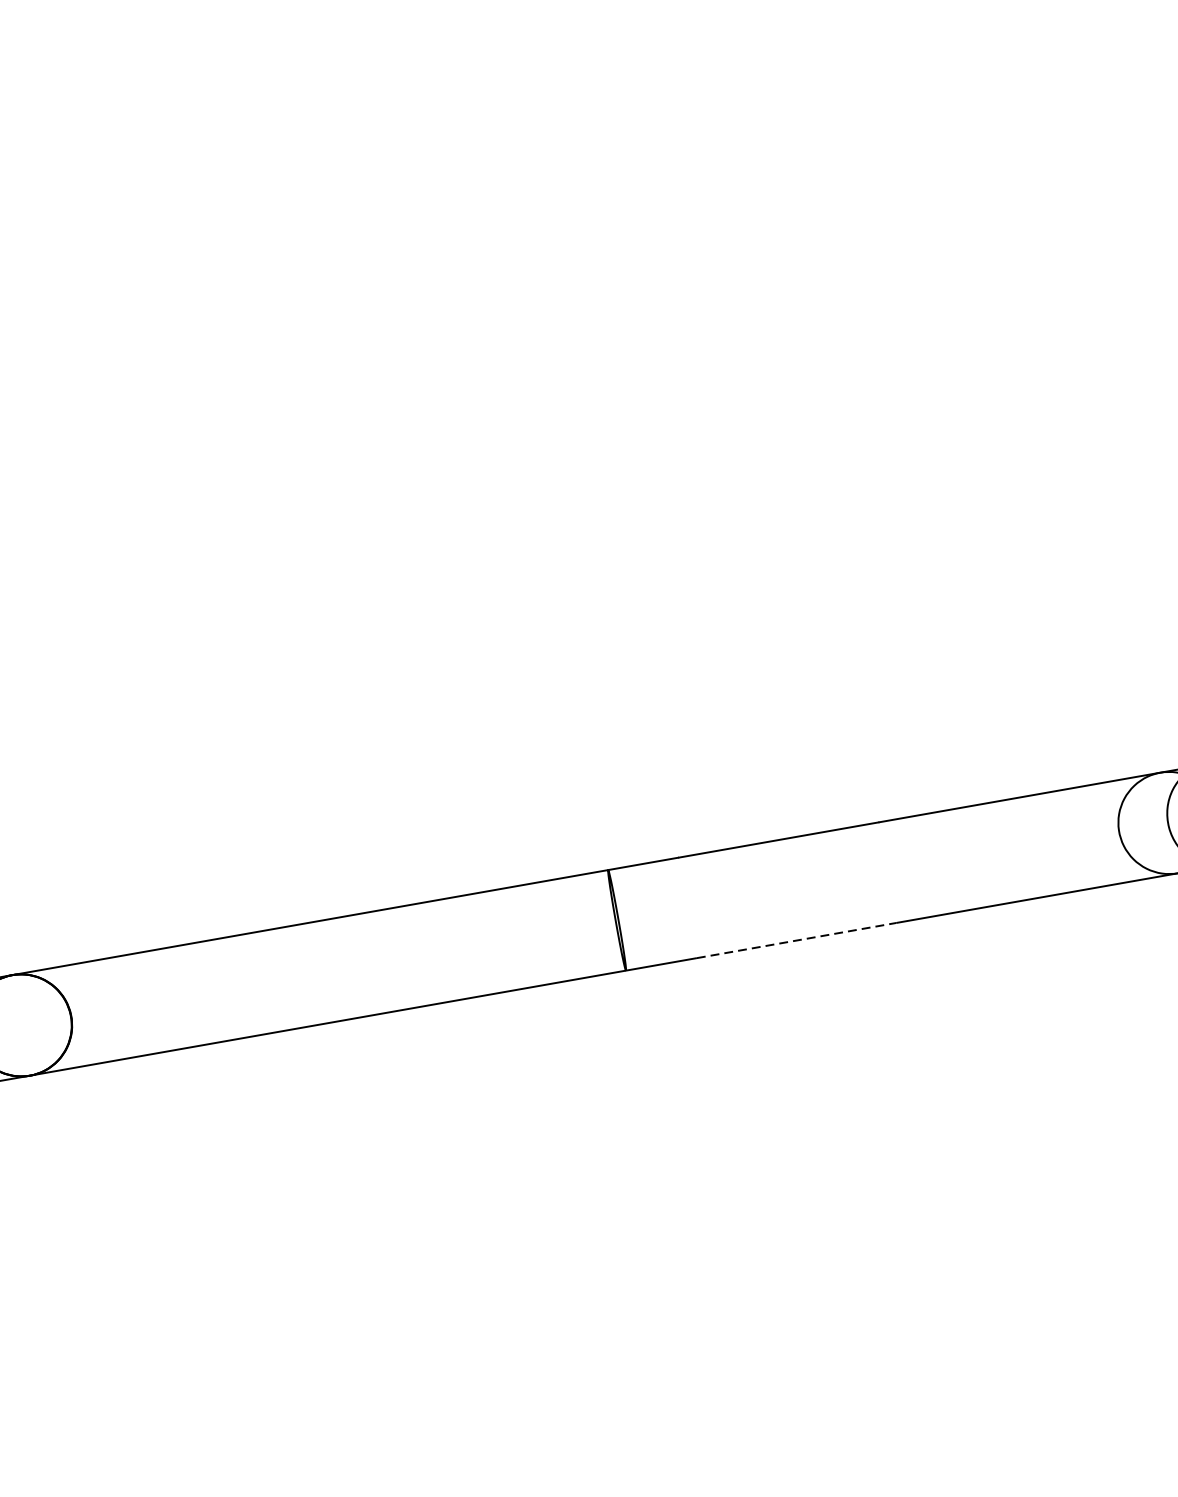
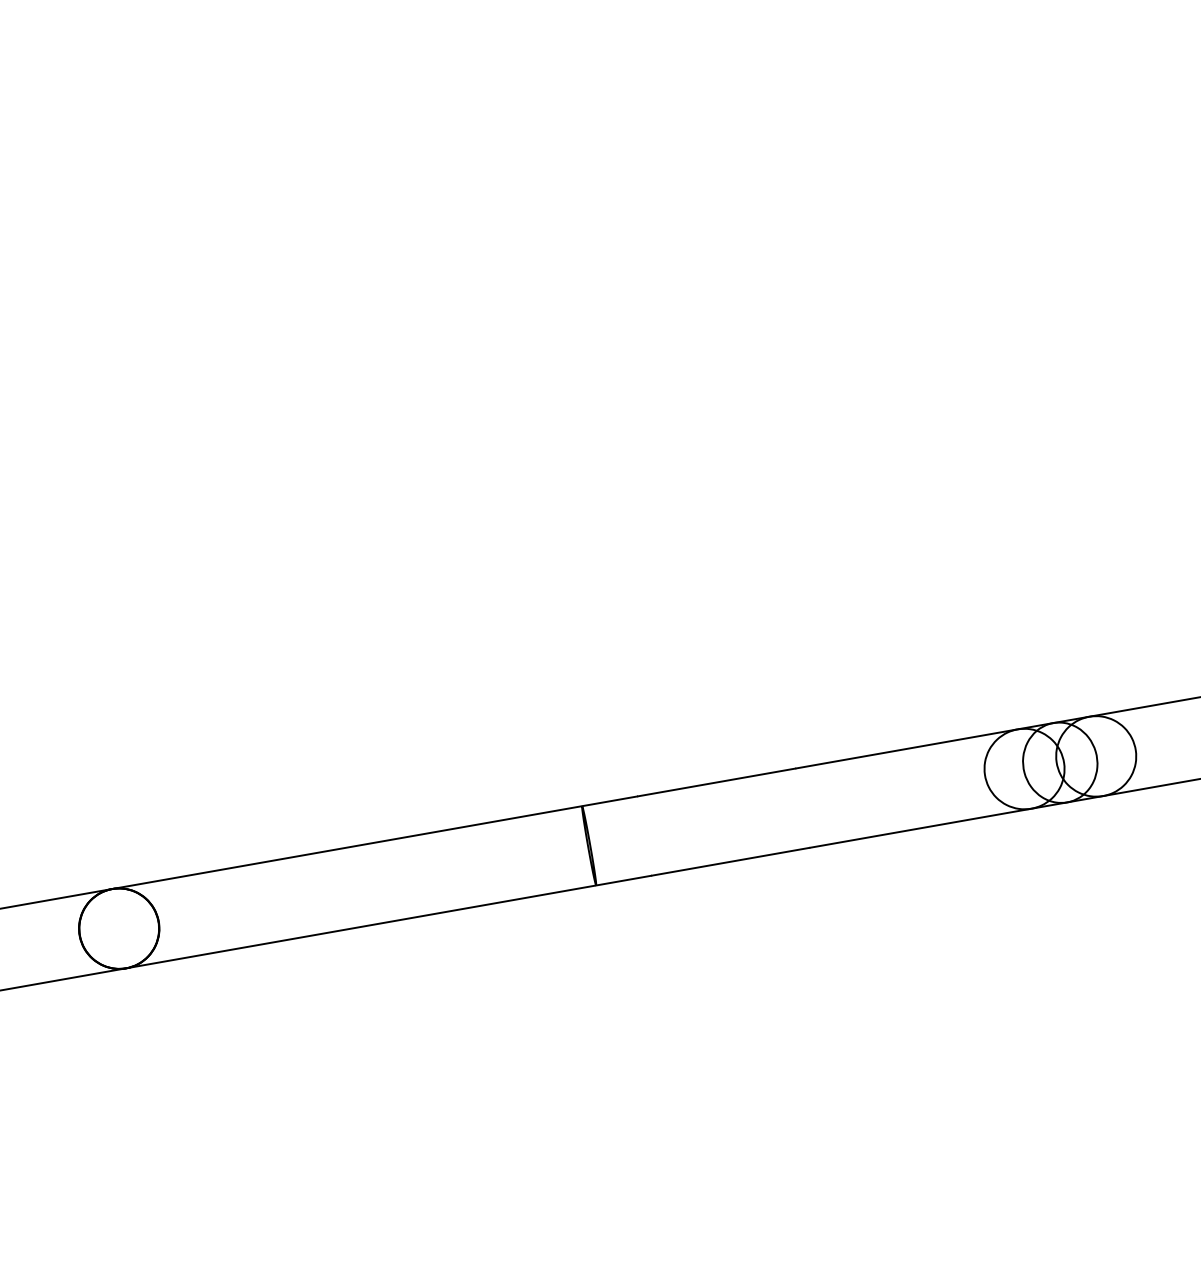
line: (796, 940) -> (730, 861), dashed -> solid

